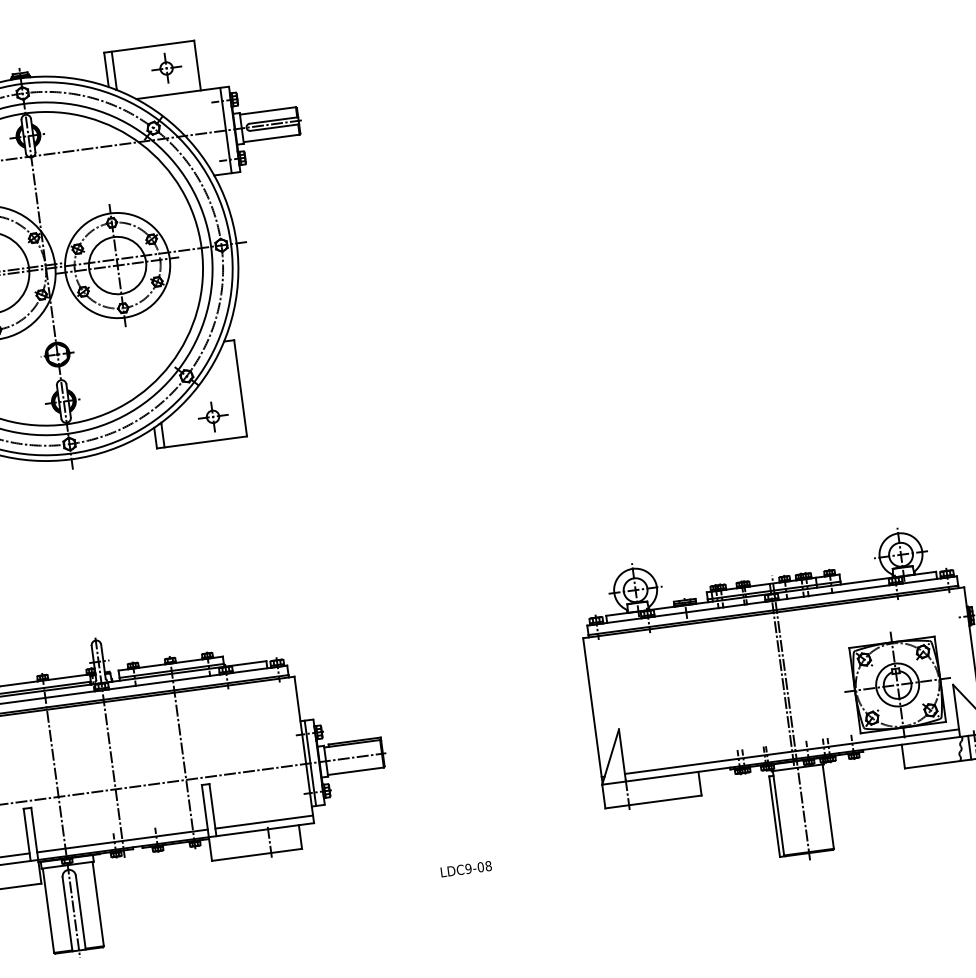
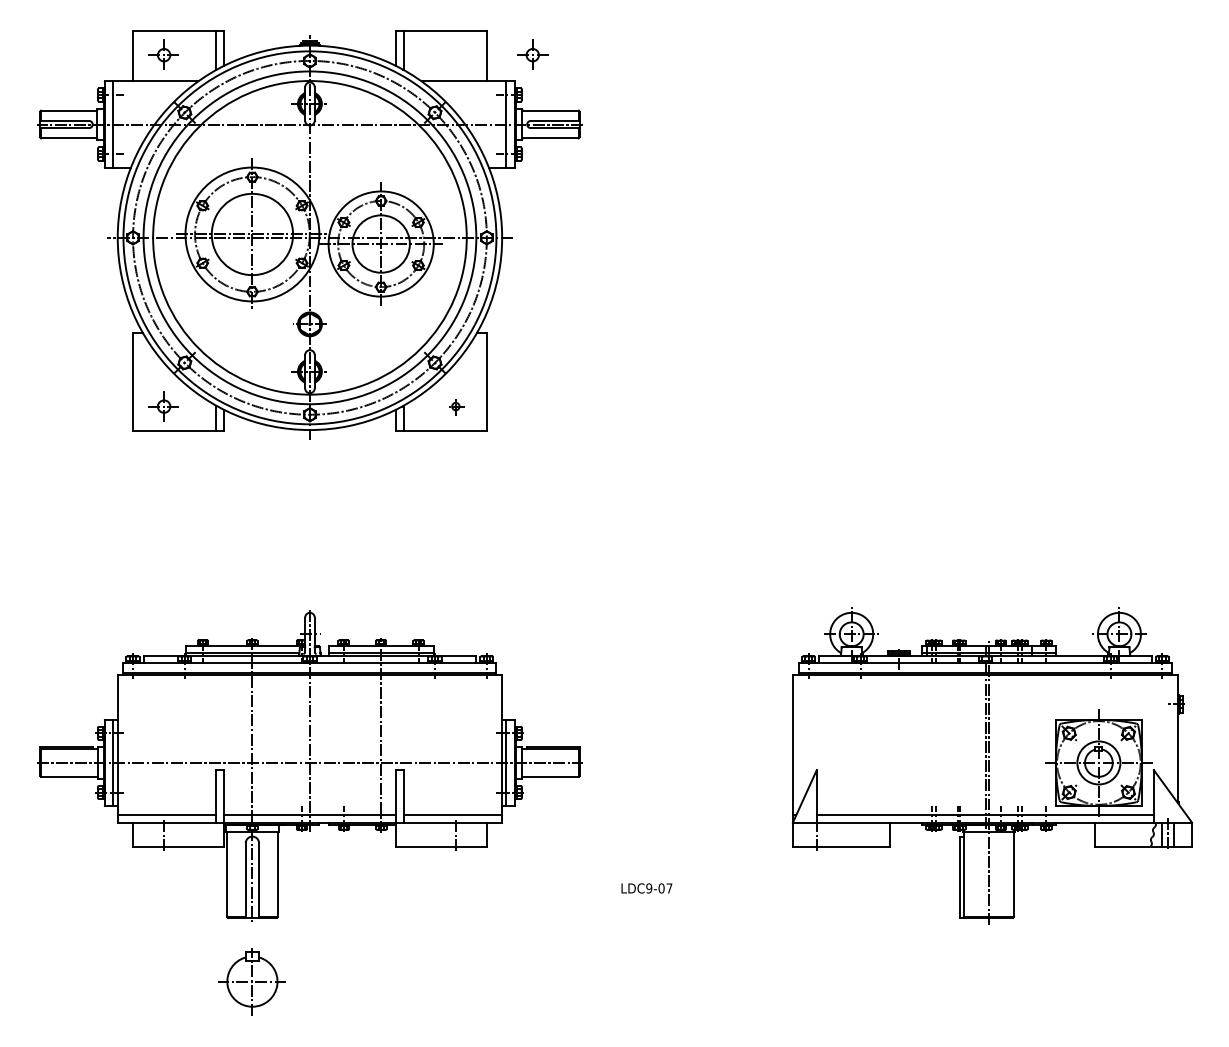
part: (166, 67) -> (532, 54), moved
part: (212, 416) -> (455, 406), size x0.6
text: (488, 866) -> (669, 888), LDC9-08 -> LDC9-07

